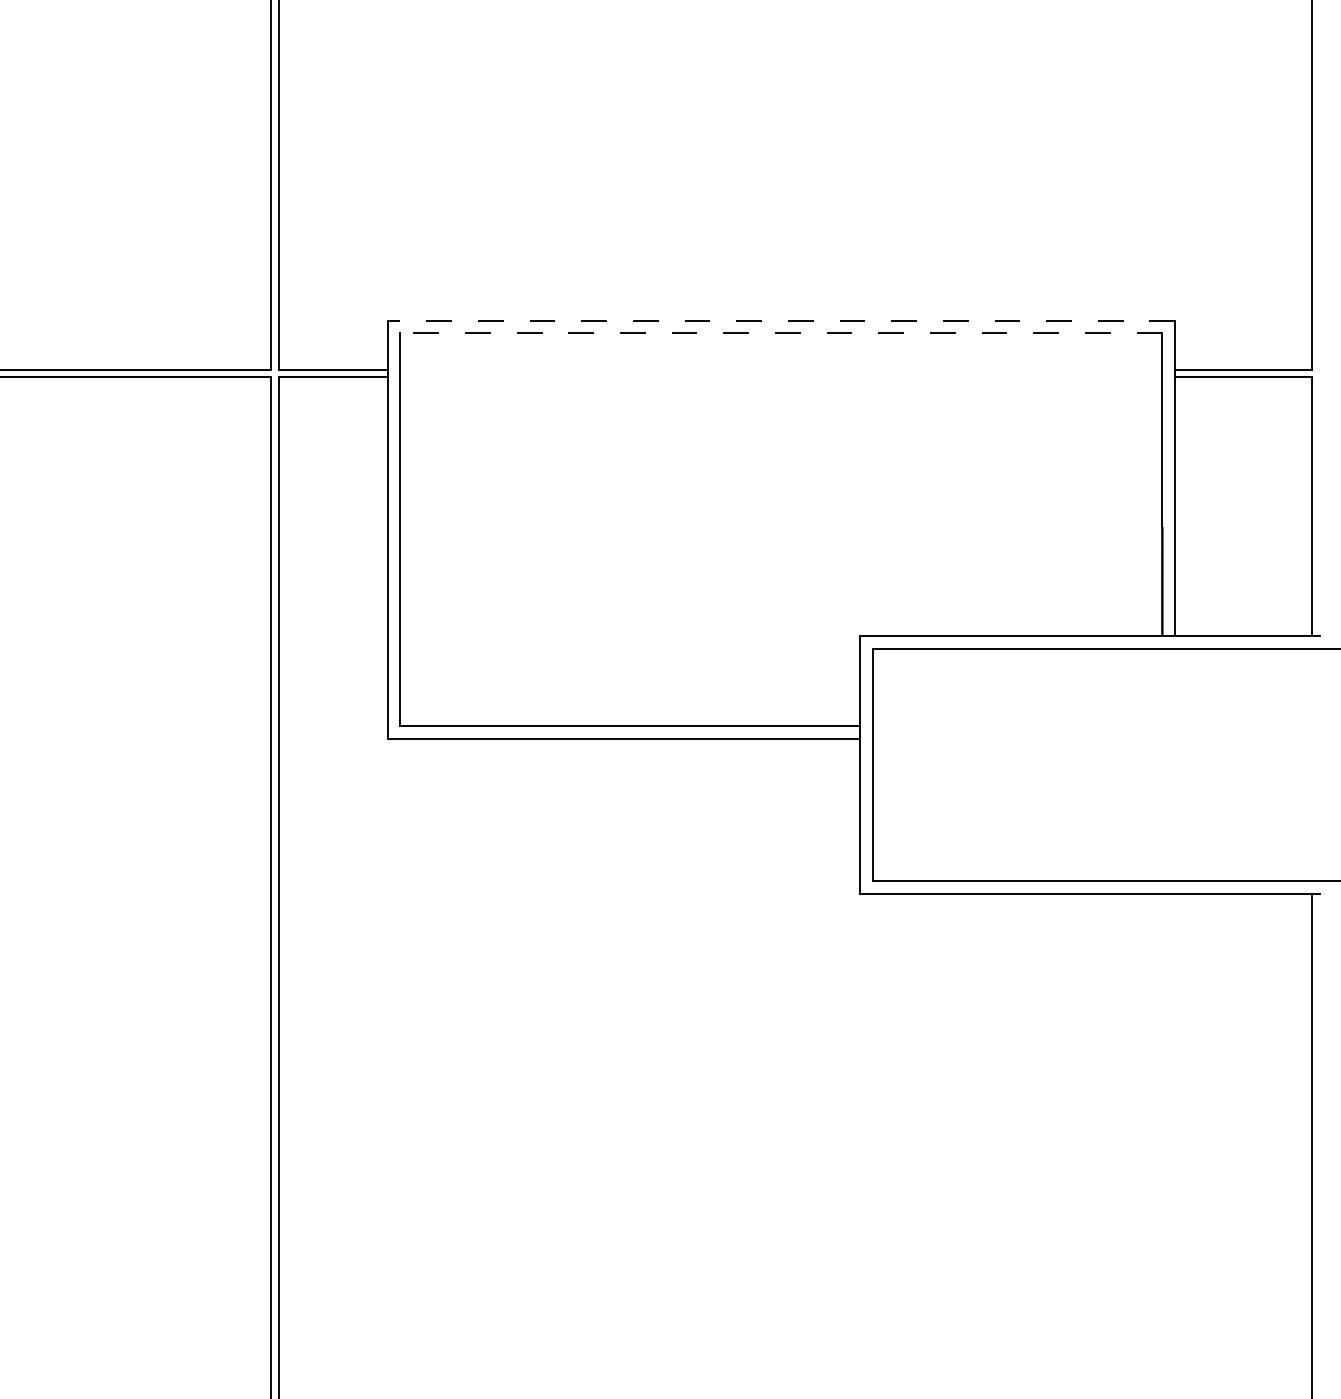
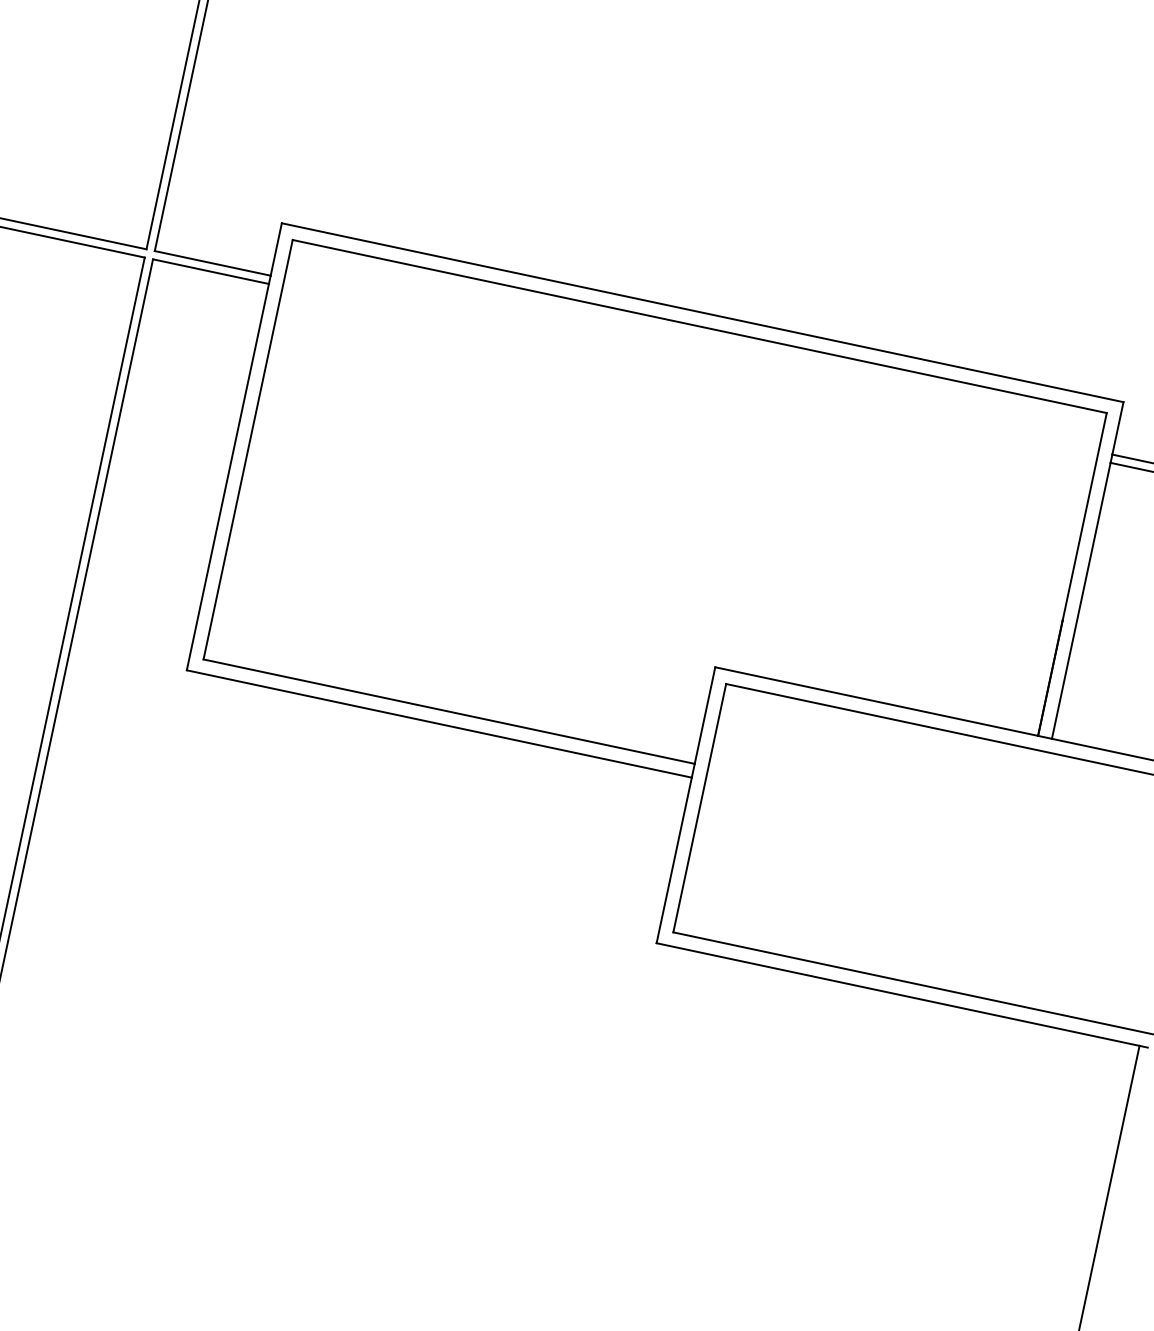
line: (781, 320) -> (702, 312), dashed -> solid
line: (781, 333) -> (699, 326), dashed -> solid

